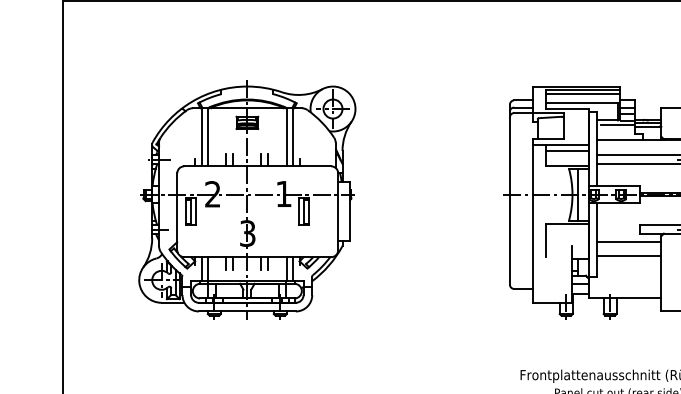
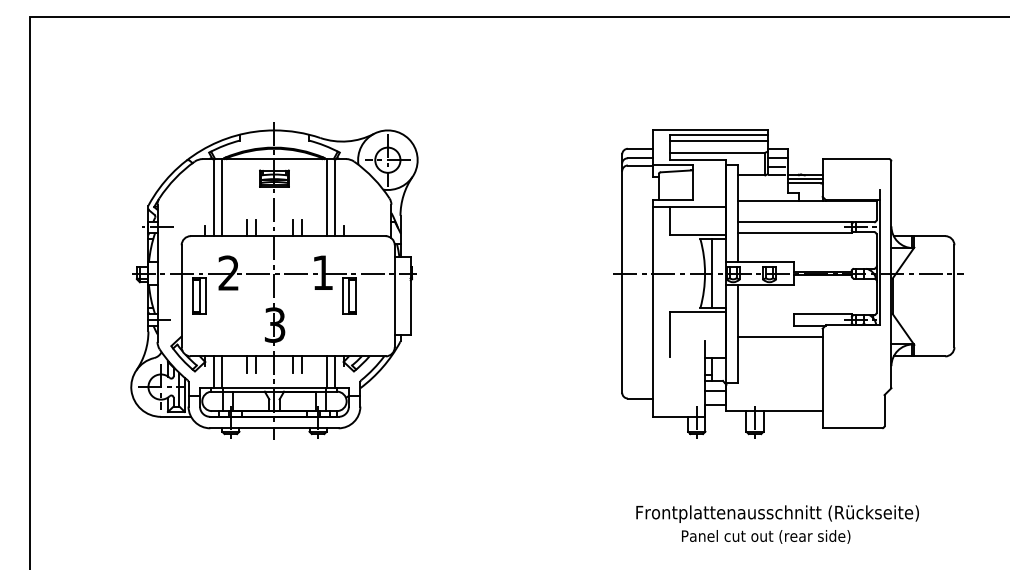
line: (616, 125) -> (763, 181), removed
line: (567, 150) -> (698, 215), removed
line: (628, 256) -> (779, 355), removed

